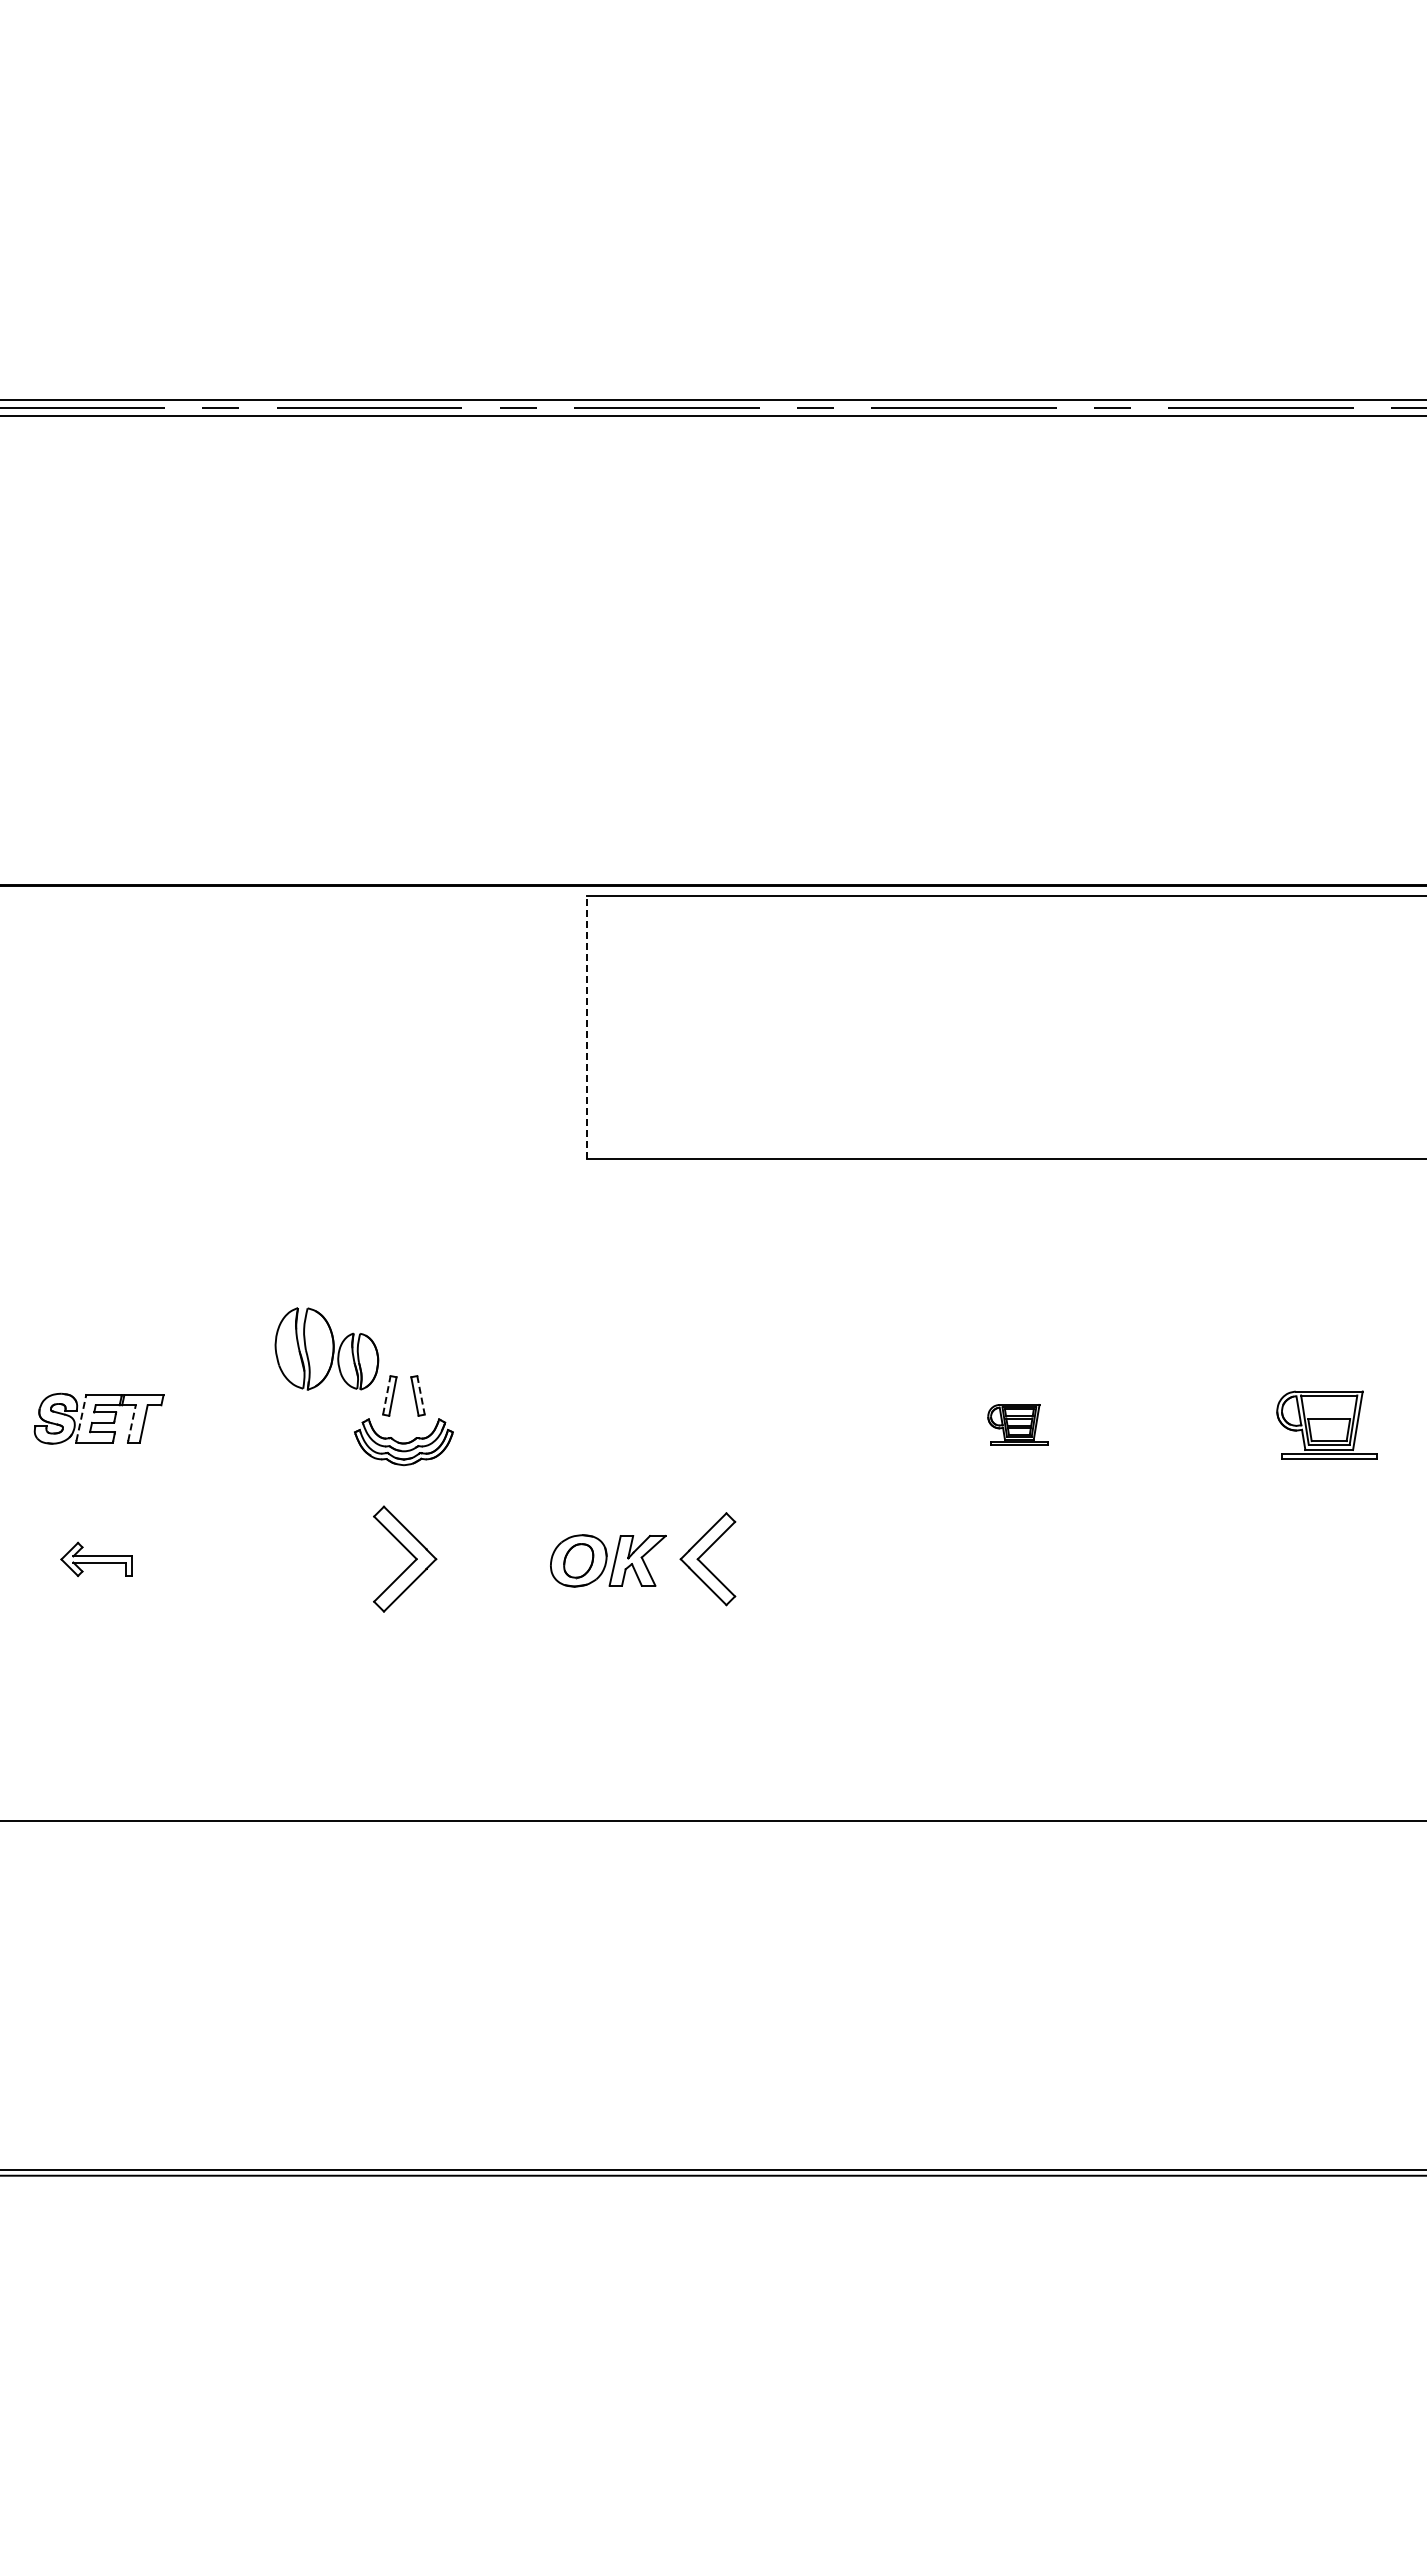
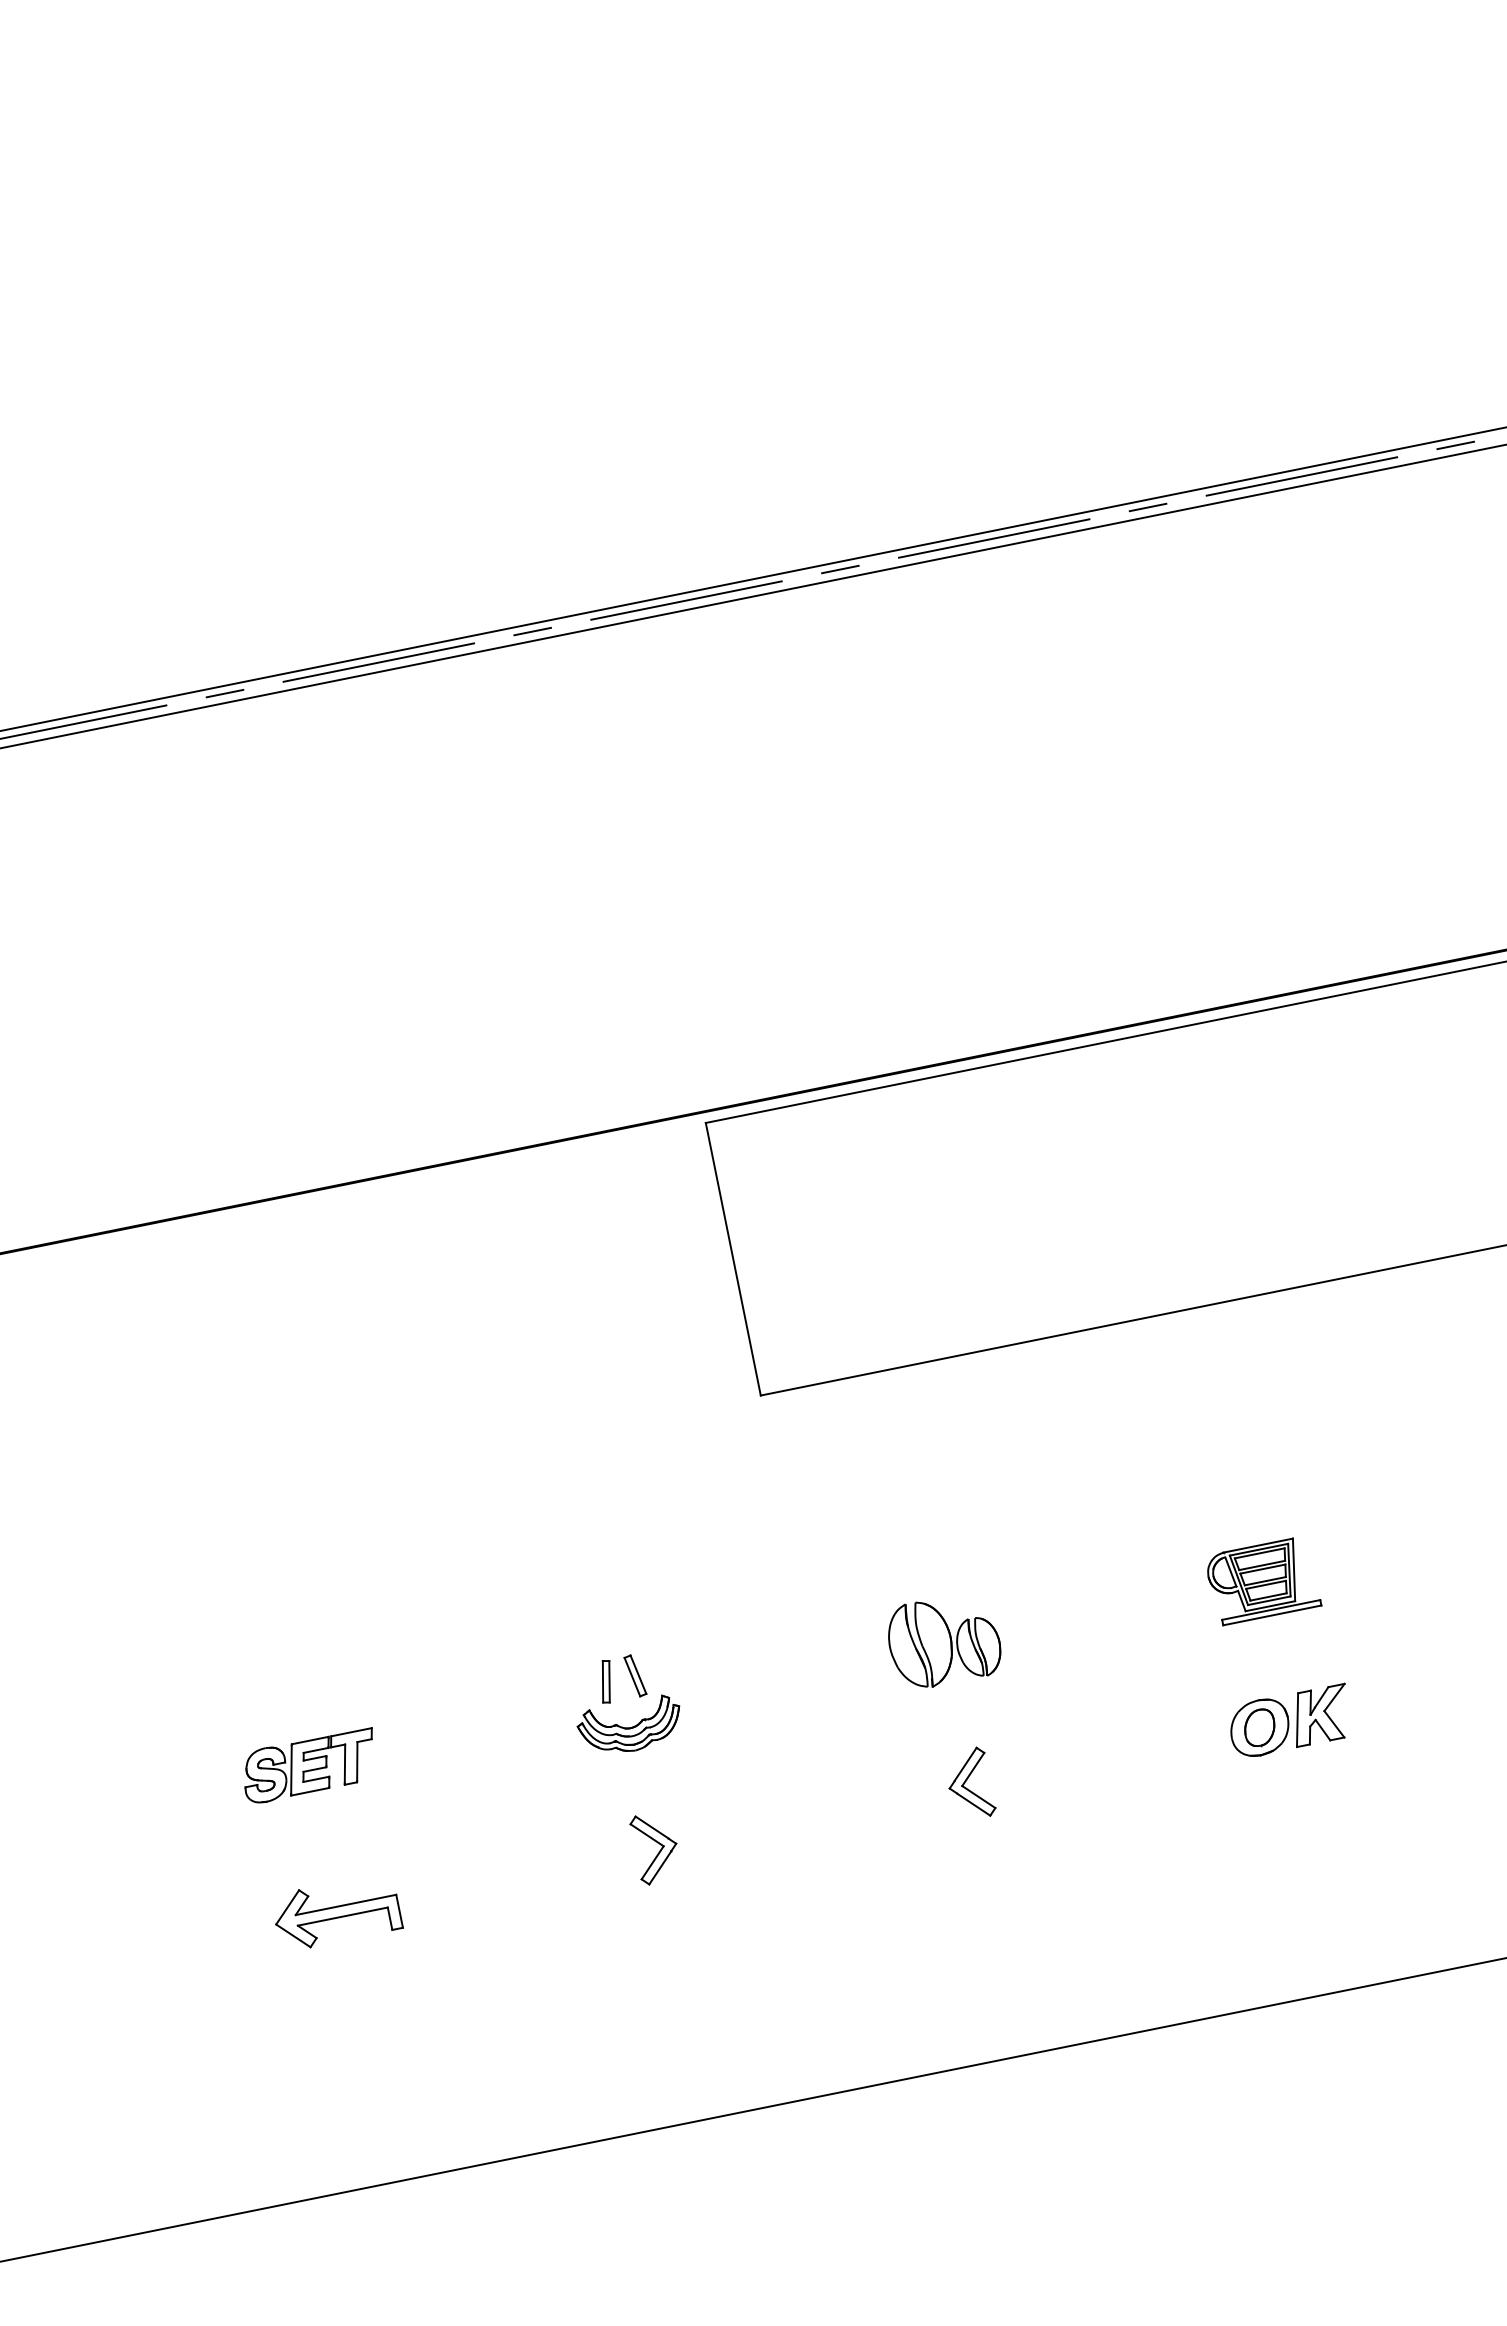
line: (586, 1027) -> (732, 1259), dashed -> solid
part: (326, 1348) -> (943, 1640), moved
line: (386, 1395) -> (602, 1682), dashed -> solid
line: (421, 1395) -> (638, 1674), dashed -> solid
line: (81, 1418) -> (291, 1769), dashed -> solid
line: (132, 1422) -> (345, 1763), dashed -> solid
part: (1017, 1424) -> (1262, 1580), size x1.67
part: (96, 1559) -> (336, 1912), size x1.67
part: (404, 1559) -> (655, 1848), size x0.62
part: (707, 1559) -> (969, 1784), size x0.71
part: (608, 1560) -> (1290, 1721), moved

